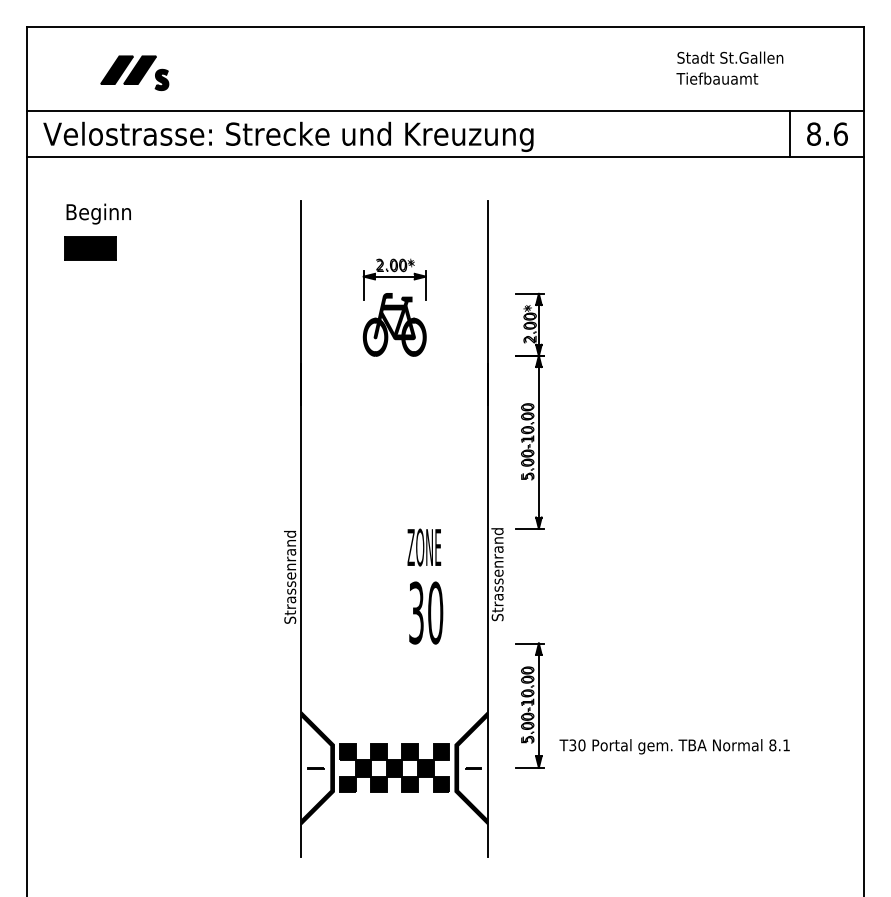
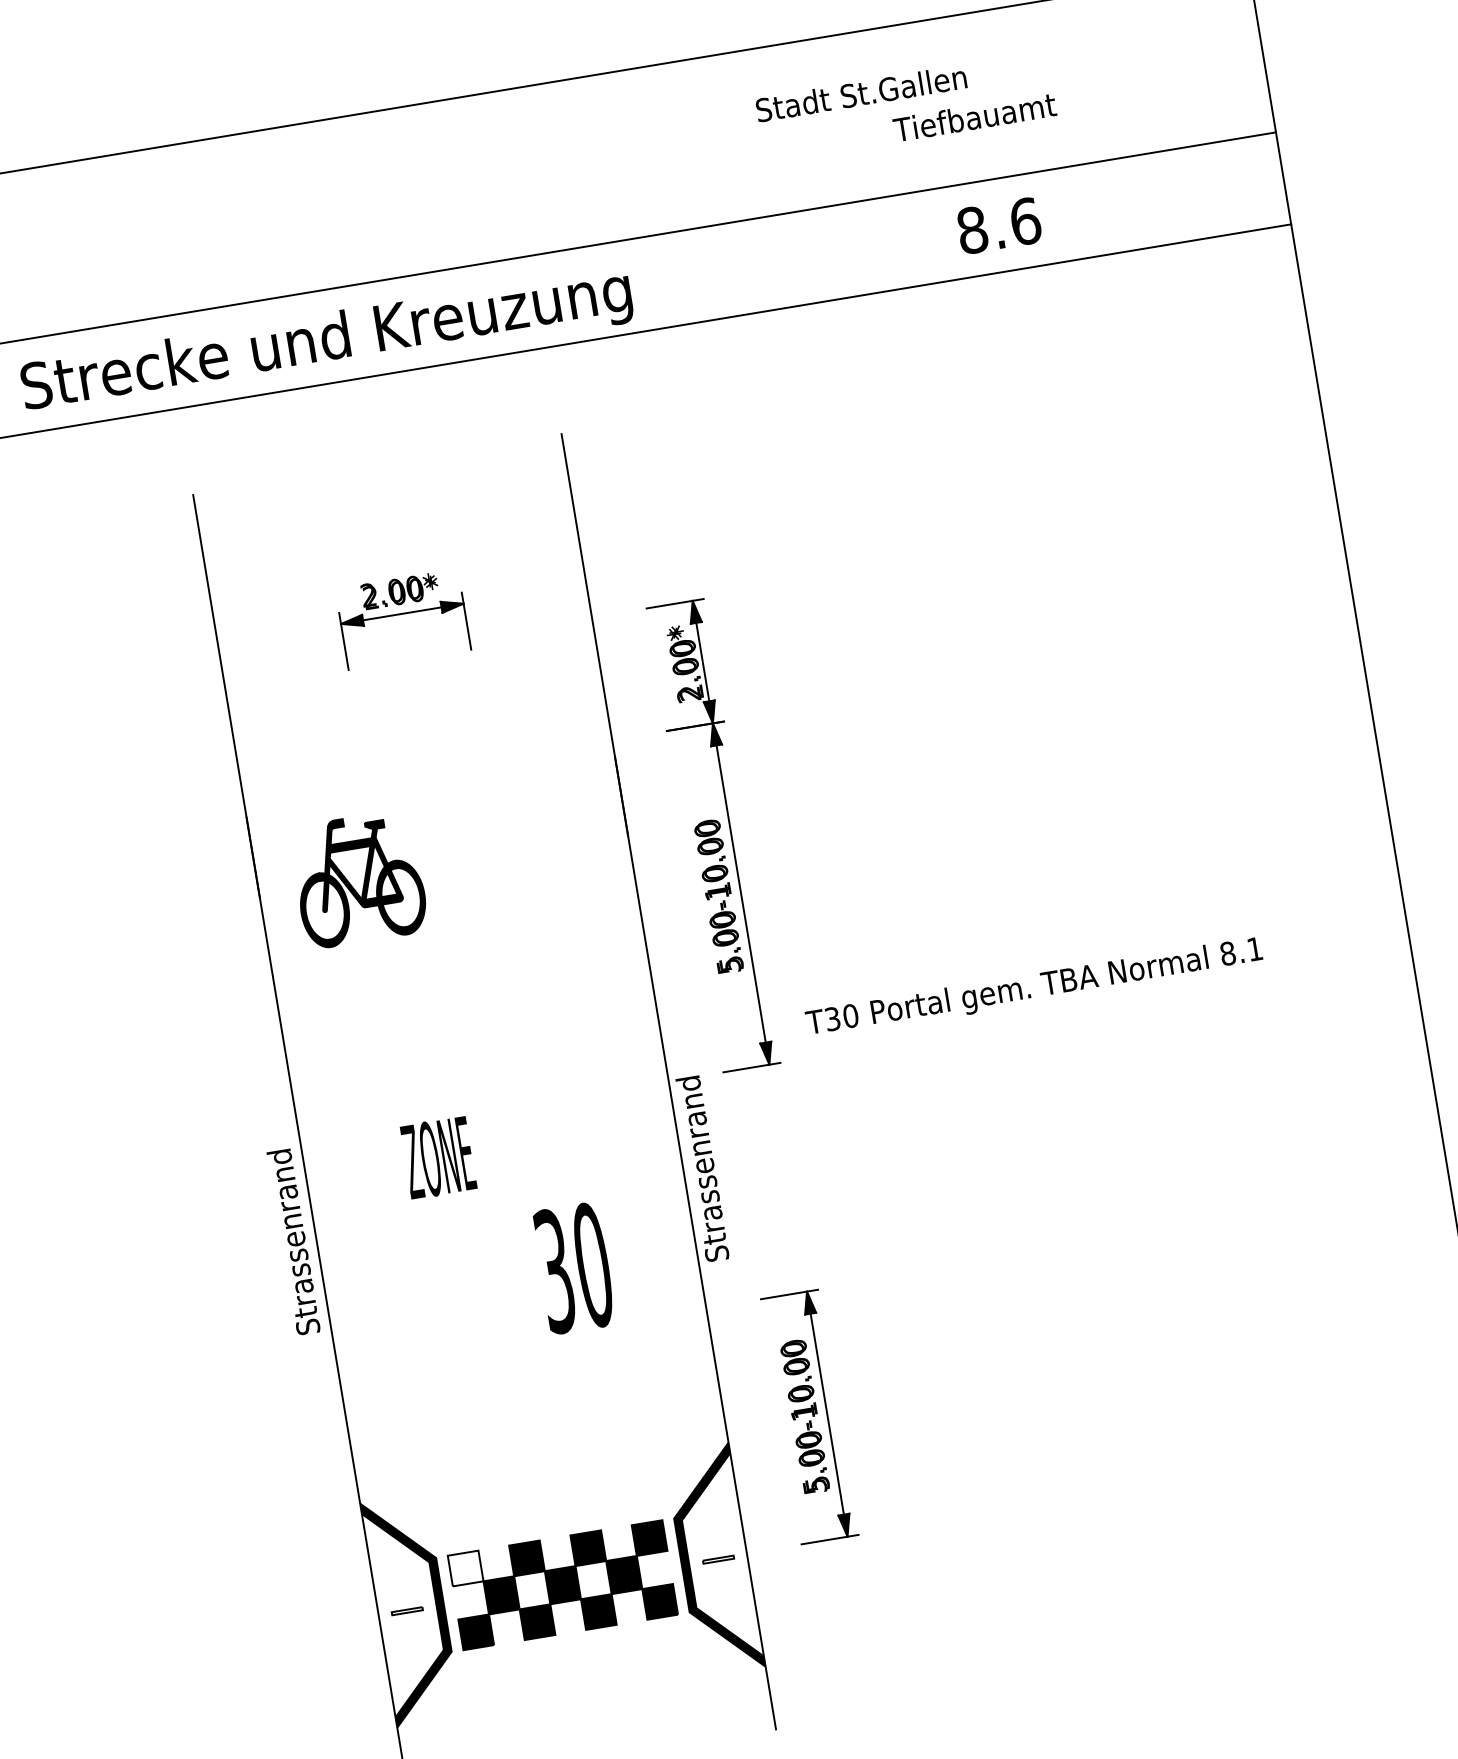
text: (730, 57) -> (861, 93), moved
line: (789, 133) -> (1135, 201), removed
text: (827, 133) -> (998, 224), moved
part: (394, 324) -> (358, 878), moved
text: (424, 547) -> (438, 1157), moved
text: (674, 746) -> (1034, 988), moved
fill: (347, 751) -> (464, 1567), removed

